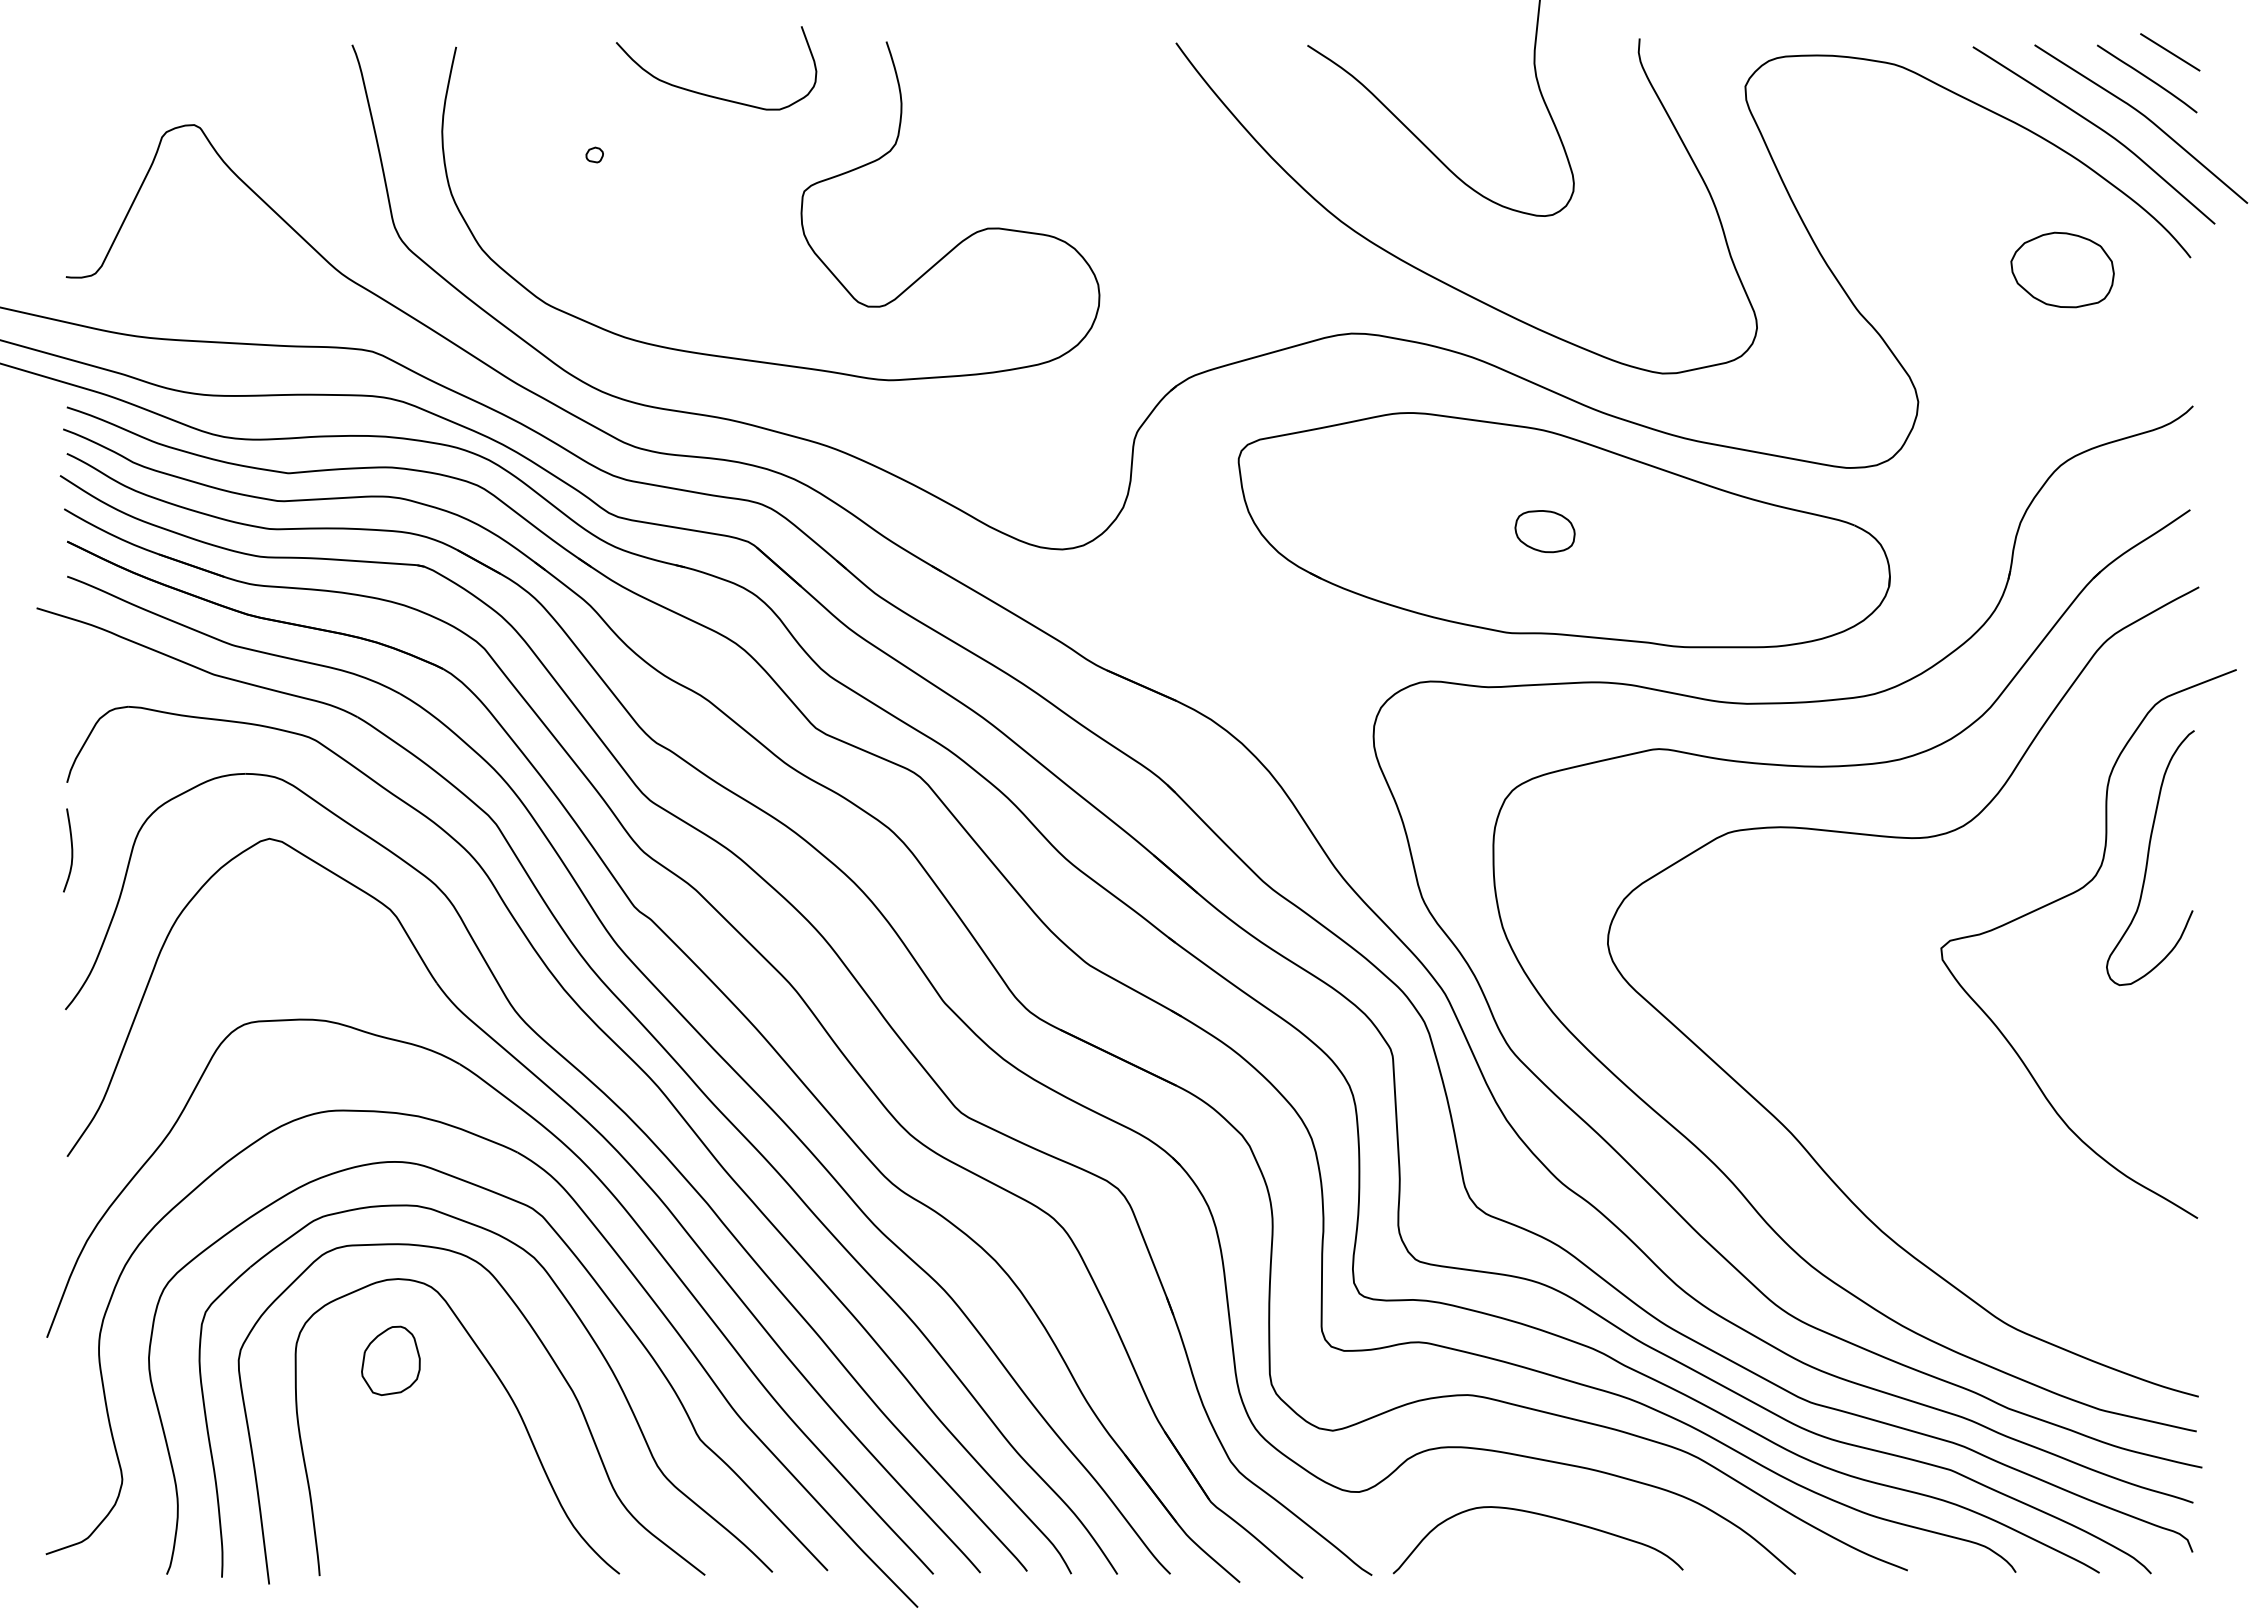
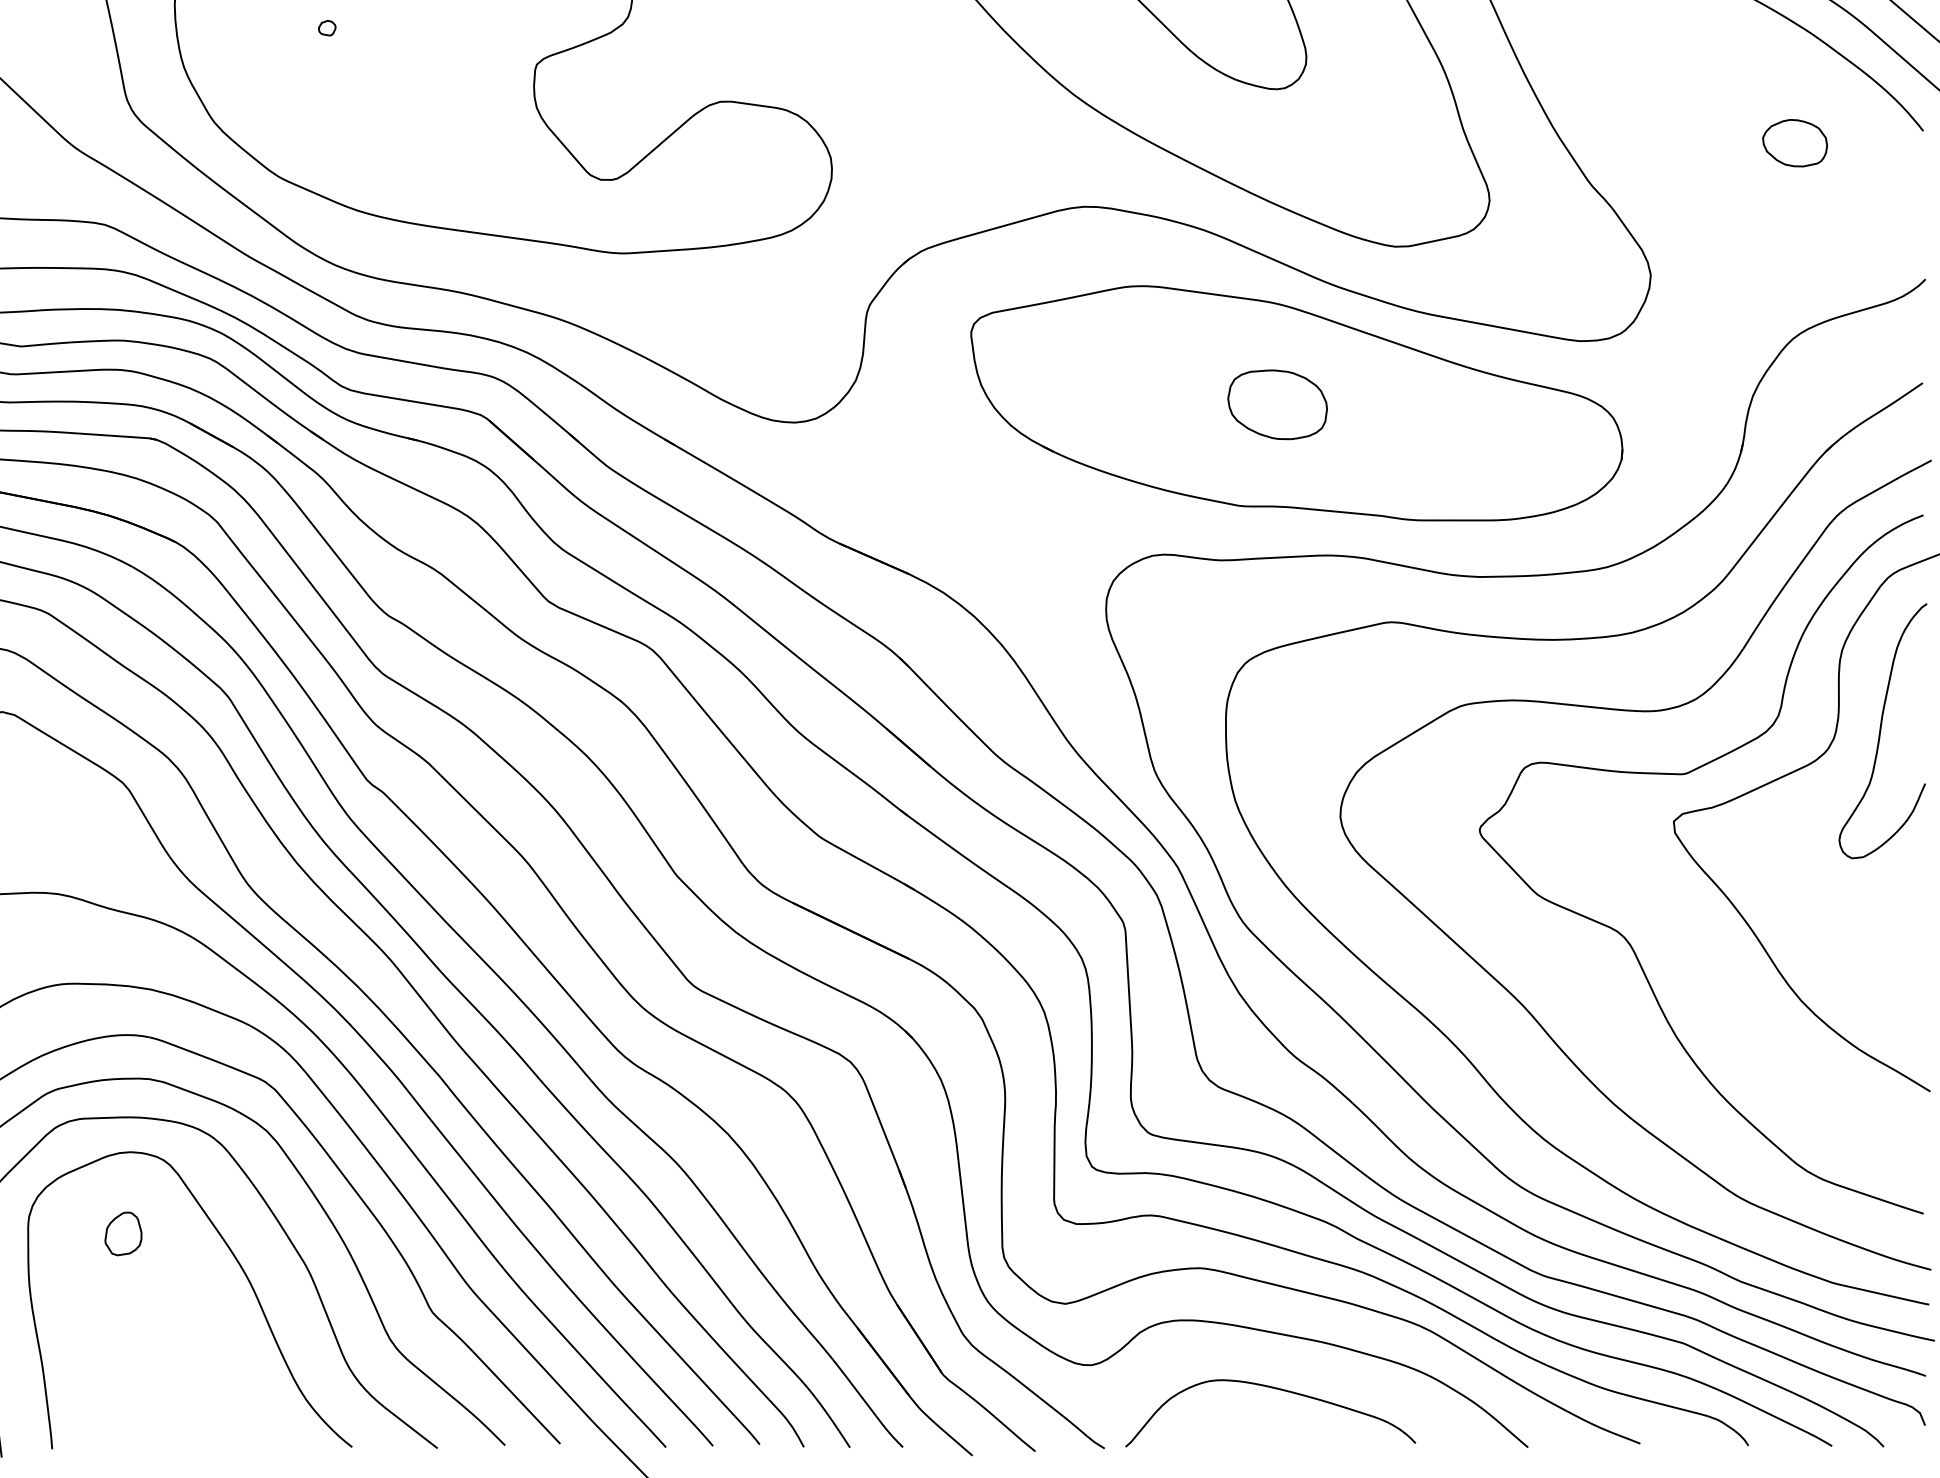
part: (2062, 269) -> (1795, 142), size x0.62
part: (1544, 531) -> (1277, 404), size x1.67
curve: (1954, 901) -> (1687, 774), added
part: (390, 1360) -> (123, 1233), size x0.62

